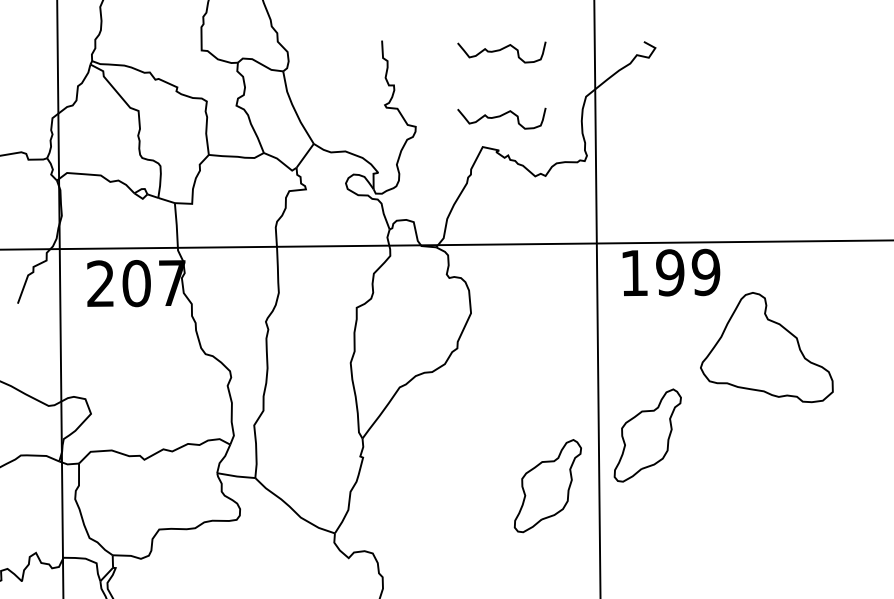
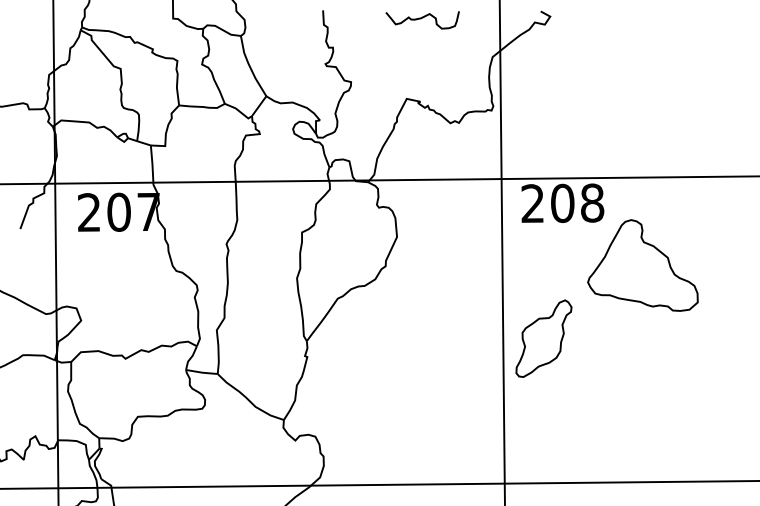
curve: (500, 117) -> (421, 74), removed
text: (670, 272) -> (562, 203), 199 -> 208
part: (547, 485) -> (460, 380), removed

